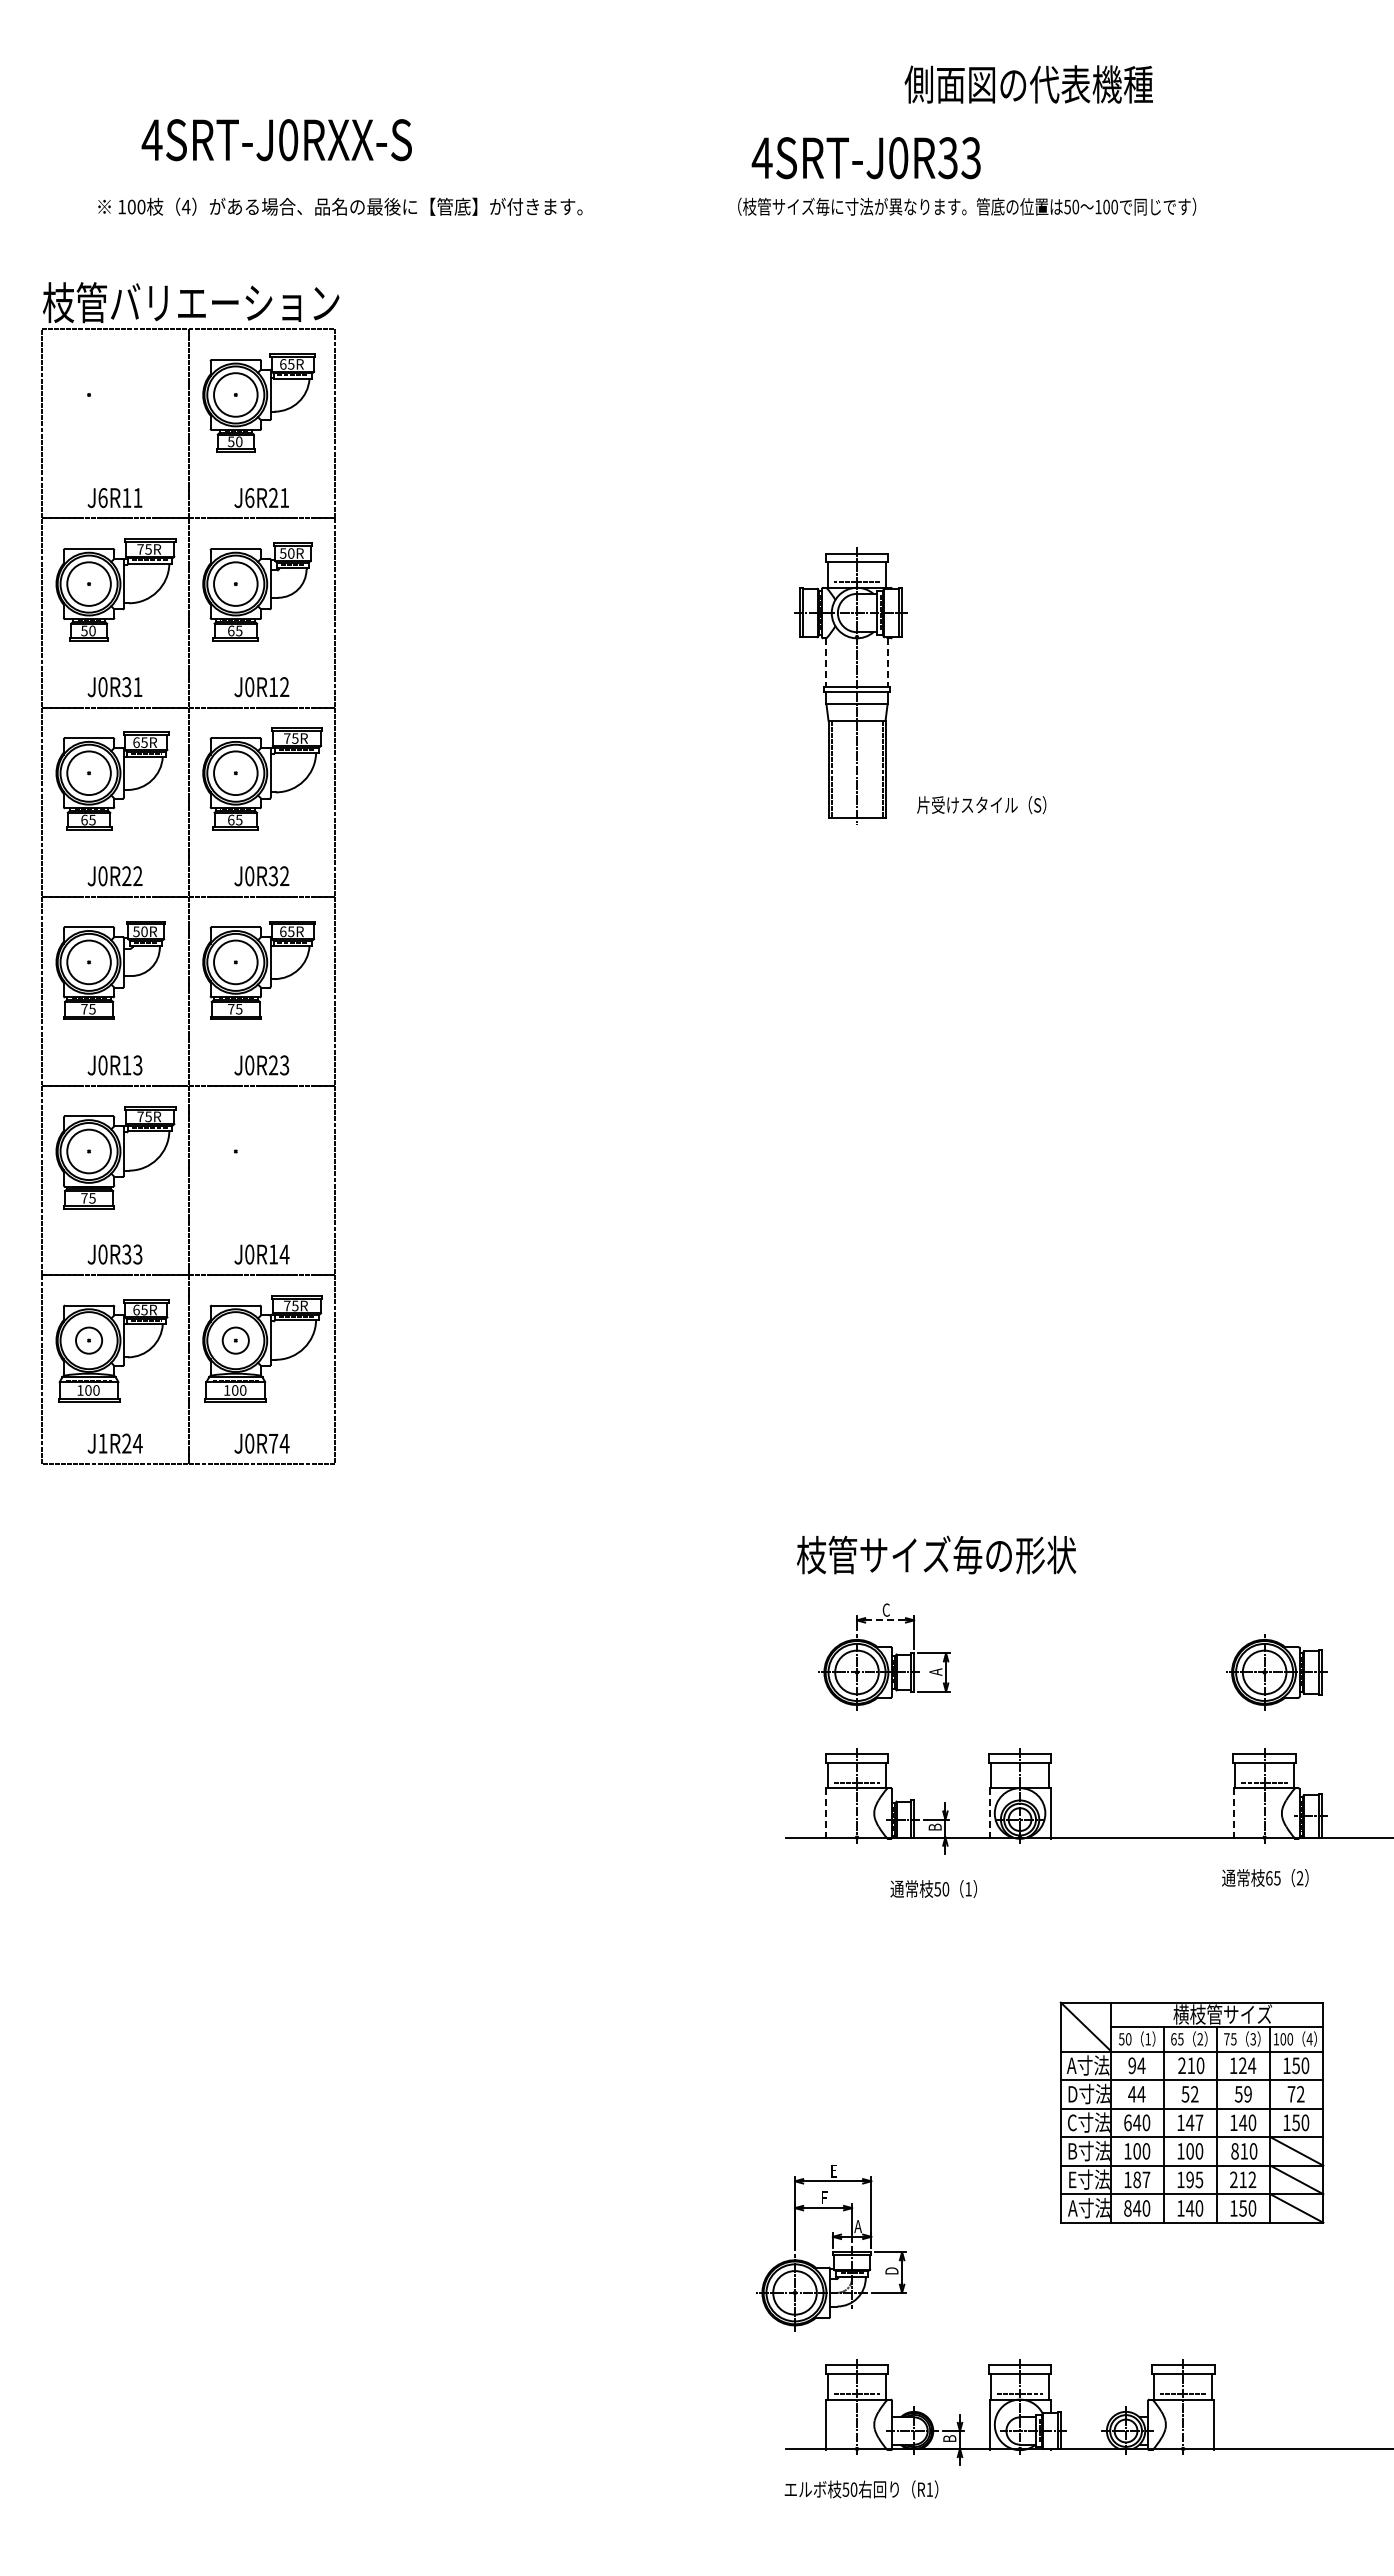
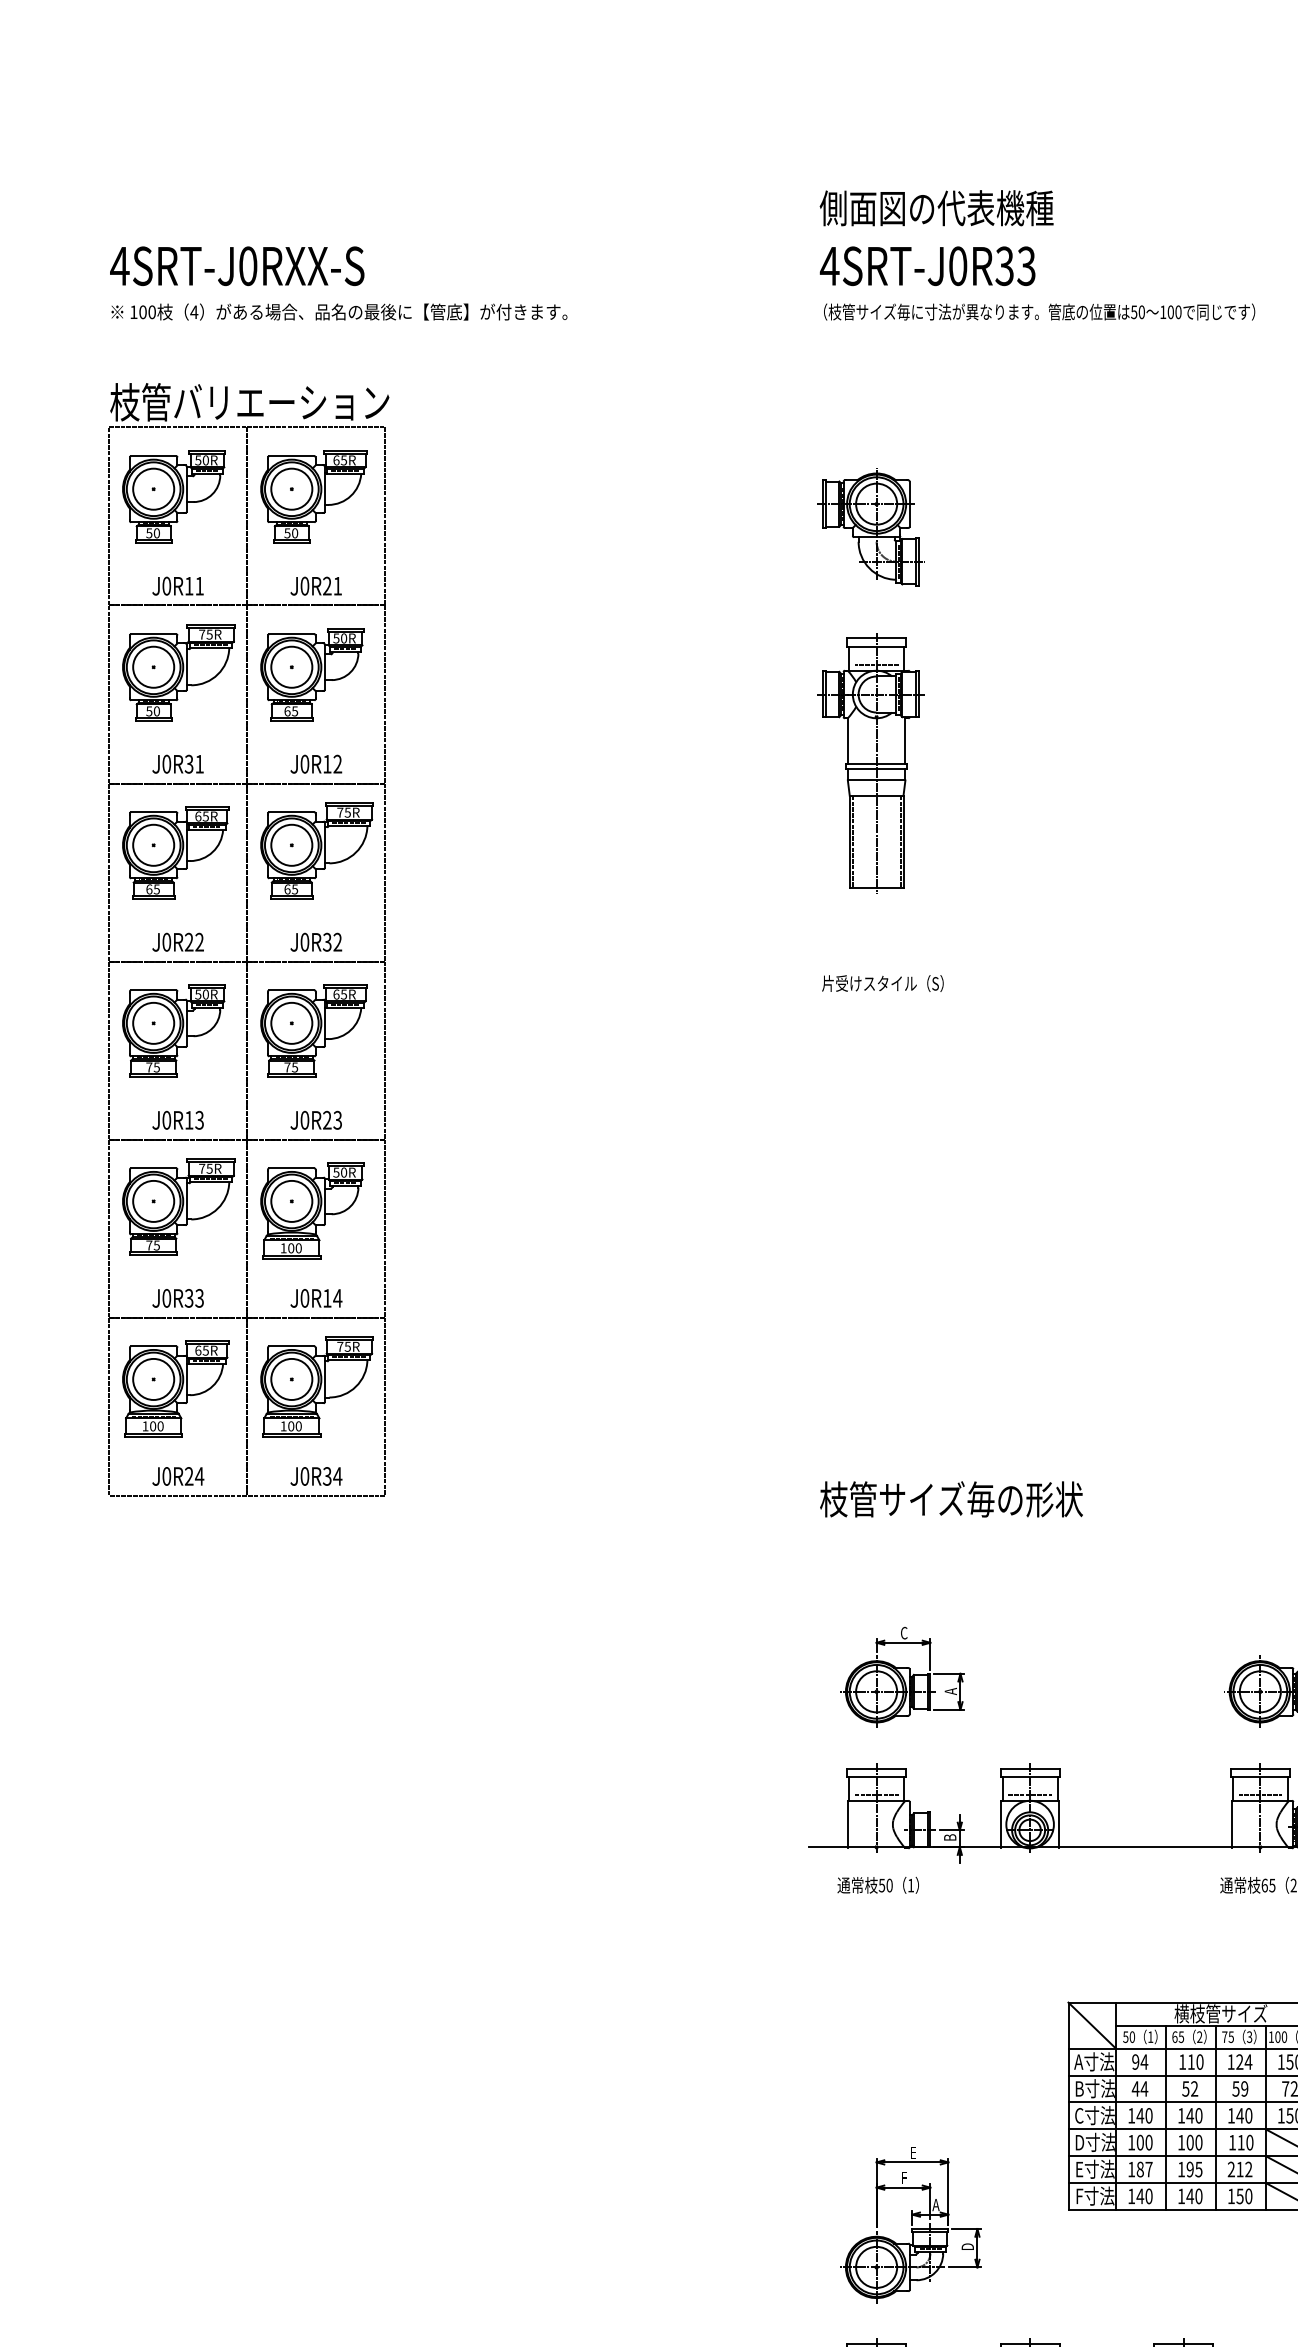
text: (1028, 84) -> (936, 208), moved
text: (276, 140) -> (236, 266), moved
text: (865, 158) -> (926, 266), moved
text: (340, 206) -> (339, 311), moved
text: (967, 206) -> (1039, 311), moved
part: (110, 402) -> (173, 496), added
part: (849, 434) -> (869, 526), added
text: (102, 497) -> (166, 585), J6R11 -> J0R11
text: (249, 497) -> (304, 585), J6R21 -> J0R21
line: (826, 663) -> (847, 741), dashed -> solid
line: (887, 663) -> (905, 741), dashed -> solid
text: (981, 805) -> (882, 983), moved
part: (257, 1161) -> (312, 1210), added
circle: (88, 1340) -> (153, 1379), size x1.67
circle: (235, 1340) -> (291, 1379), size x1.67
text: (102, 1443) -> (166, 1476), J1R24 -> J0R24
text: (273, 1443) -> (327, 1476), J0R74 -> J0R34
text: (936, 1554) -> (951, 1498), moved
line: (886, 1620) -> (904, 1642), dashed -> solid
line: (1019, 1782) -> (1029, 1795), added
line: (826, 1813) -> (847, 1824), dashed -> solid
line: (989, 1813) -> (1001, 1824), dashed -> solid
line: (1234, 1813) -> (1231, 1824), dashed -> solid
text: (933, 1888) -> (878, 1884), moved
text: (1181, 2065) -> (1182, 2061), 210 -> 110
text: (1089, 2093) -> (1095, 2088), D寸法 -> B寸法
text: (1127, 2122) -> (1131, 2115), 640 -> 140
text: (1199, 2122) -> (1199, 2115), 147 -> 140
text: (1089, 2151) -> (1095, 2142), B寸法 -> D寸法
text: (1234, 2151) -> (1231, 2142), 810 -> 110
text: (1088, 2208) -> (1094, 2196), A寸法 -> F寸法
text: (1127, 2208) -> (1131, 2196), 840 -> 140
part: (831, 2248) -> (910, 2225), moved

